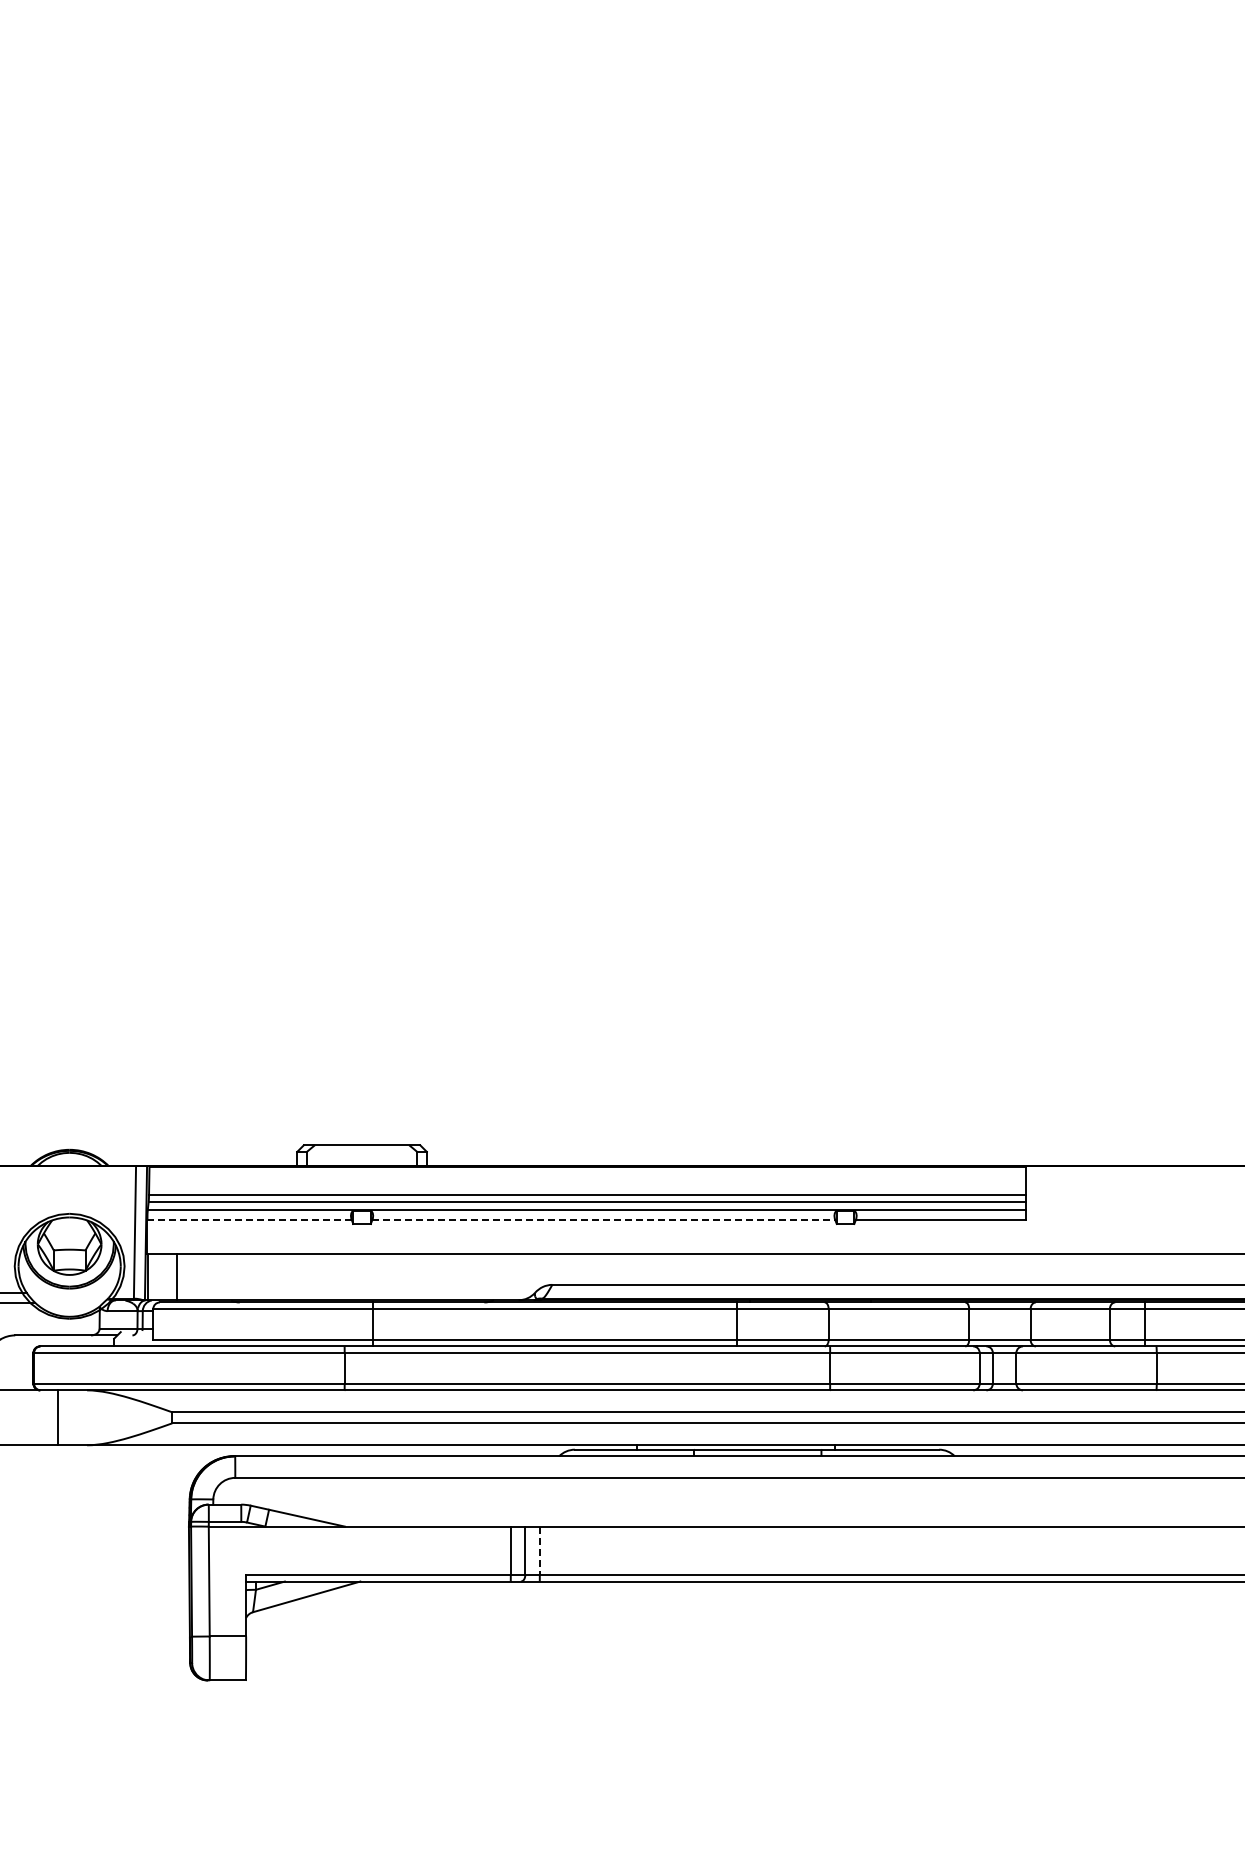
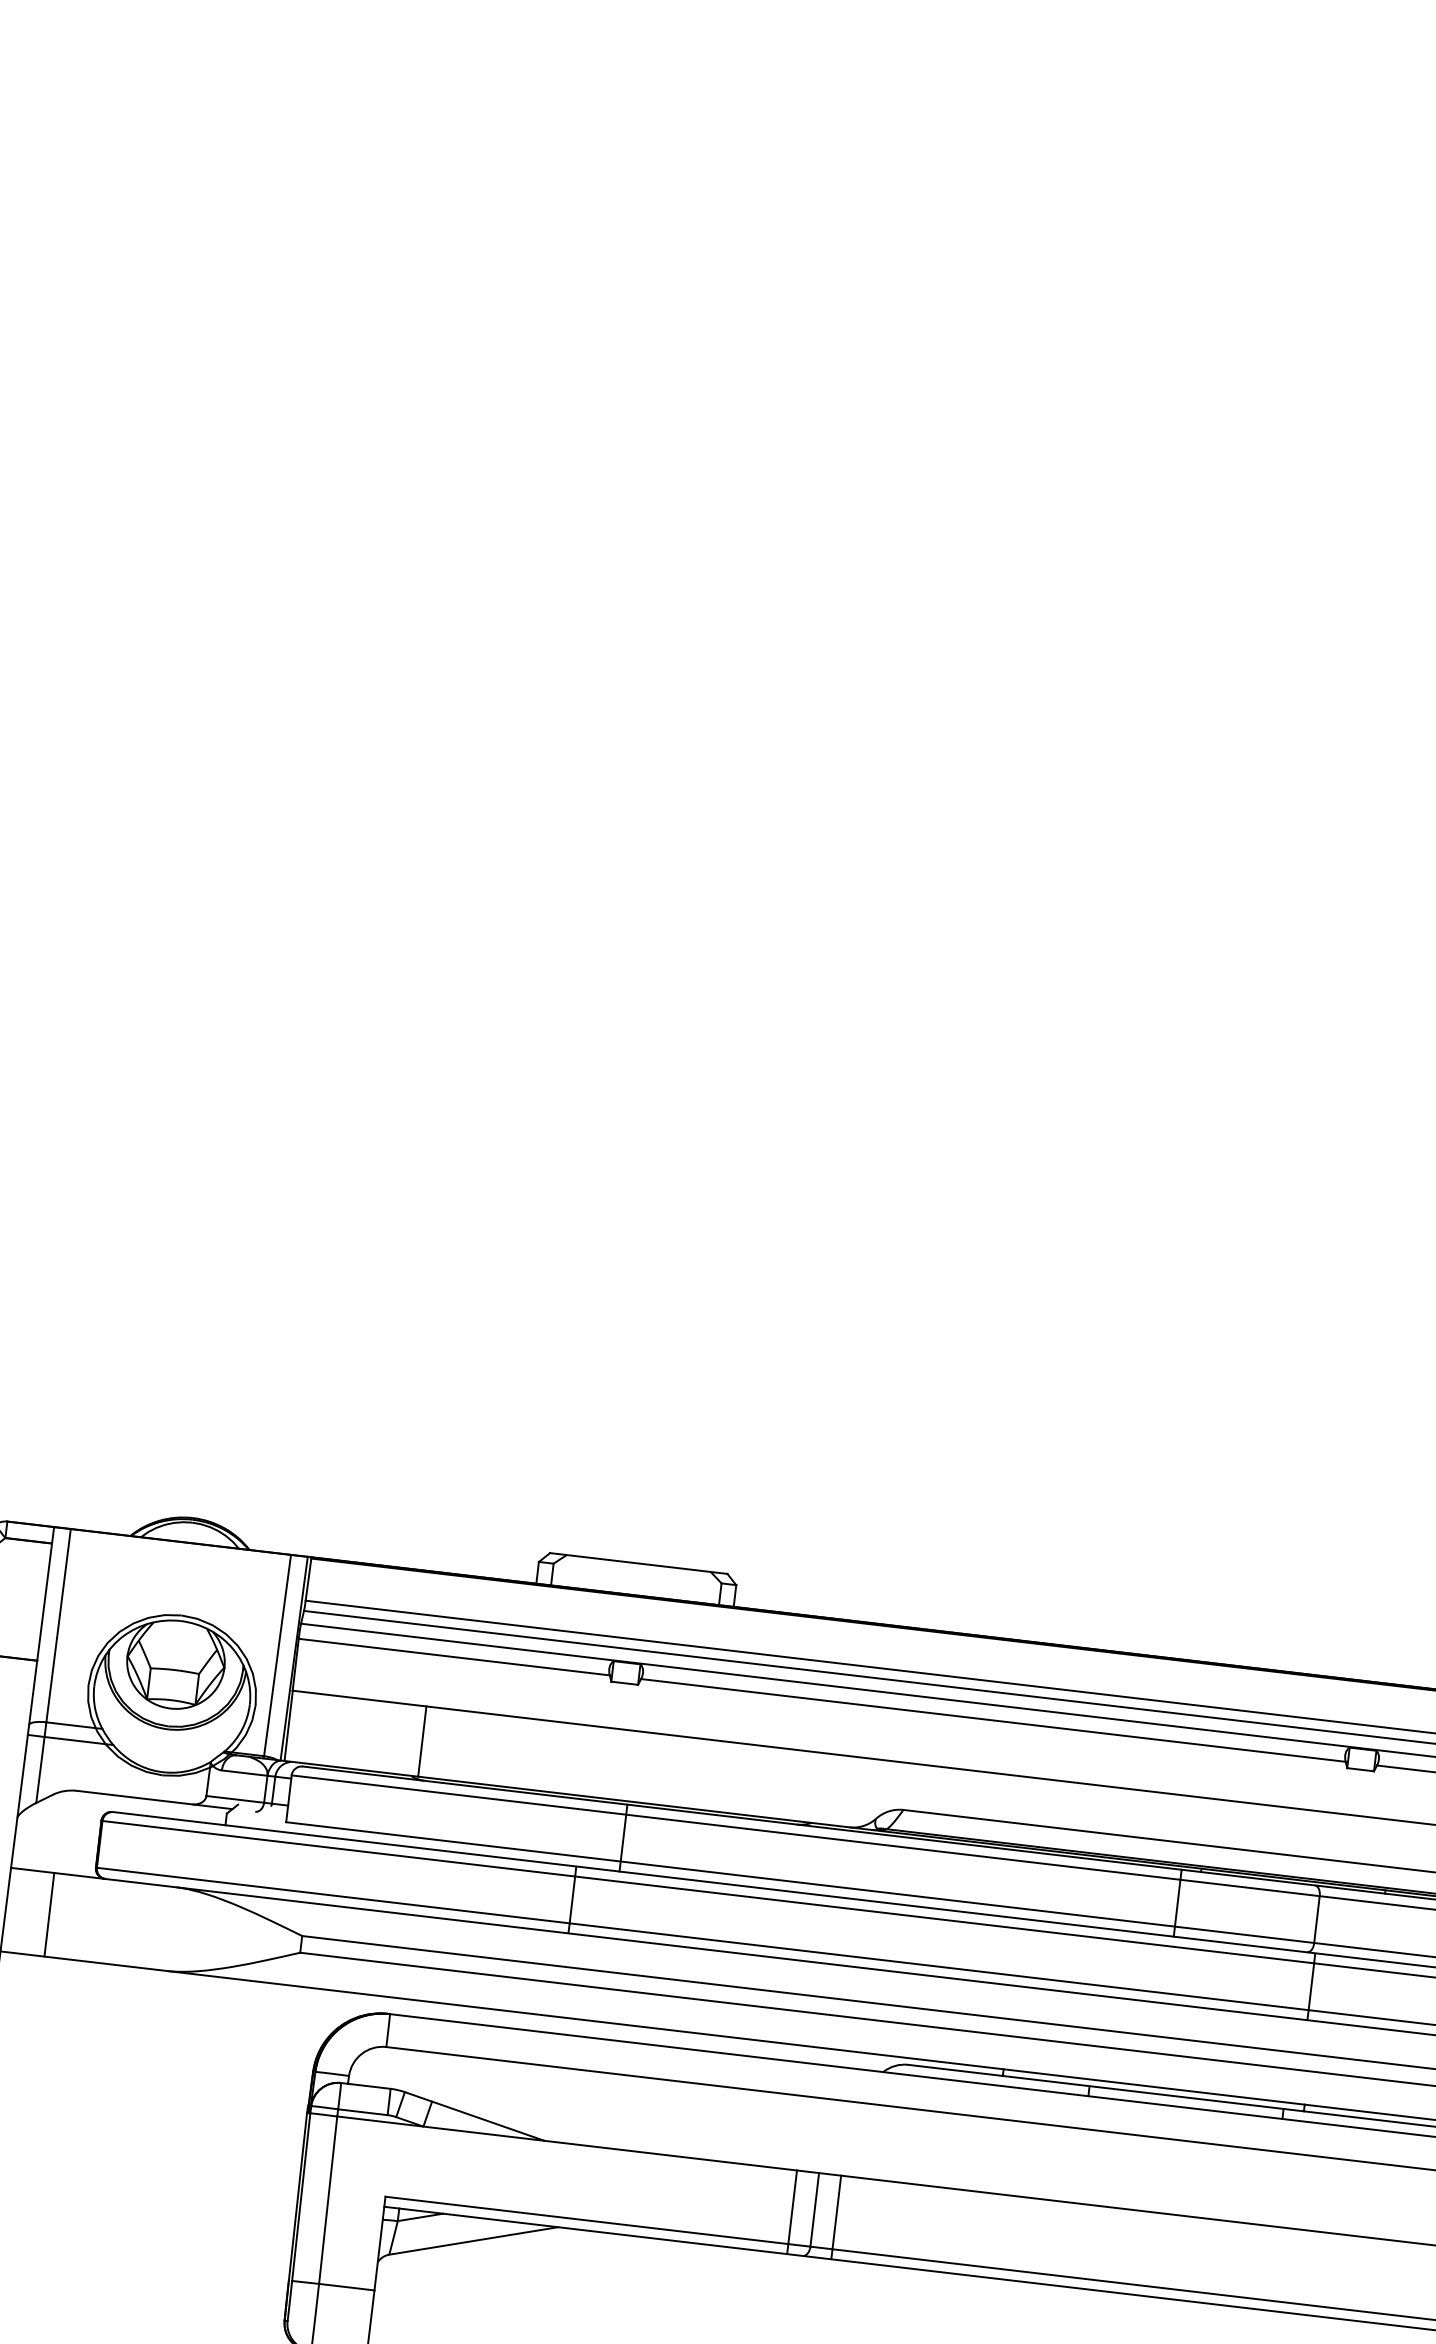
line: (250, 1220) -> (455, 1657), dashed -> solid
line: (604, 1220) -> (994, 1721), dashed -> solid
line: (177, 1277) -> (422, 1742), moved
line: (57, 1417) -> (48, 1914), moved
line: (539, 1551) -> (836, 2213), dashed -> solid

